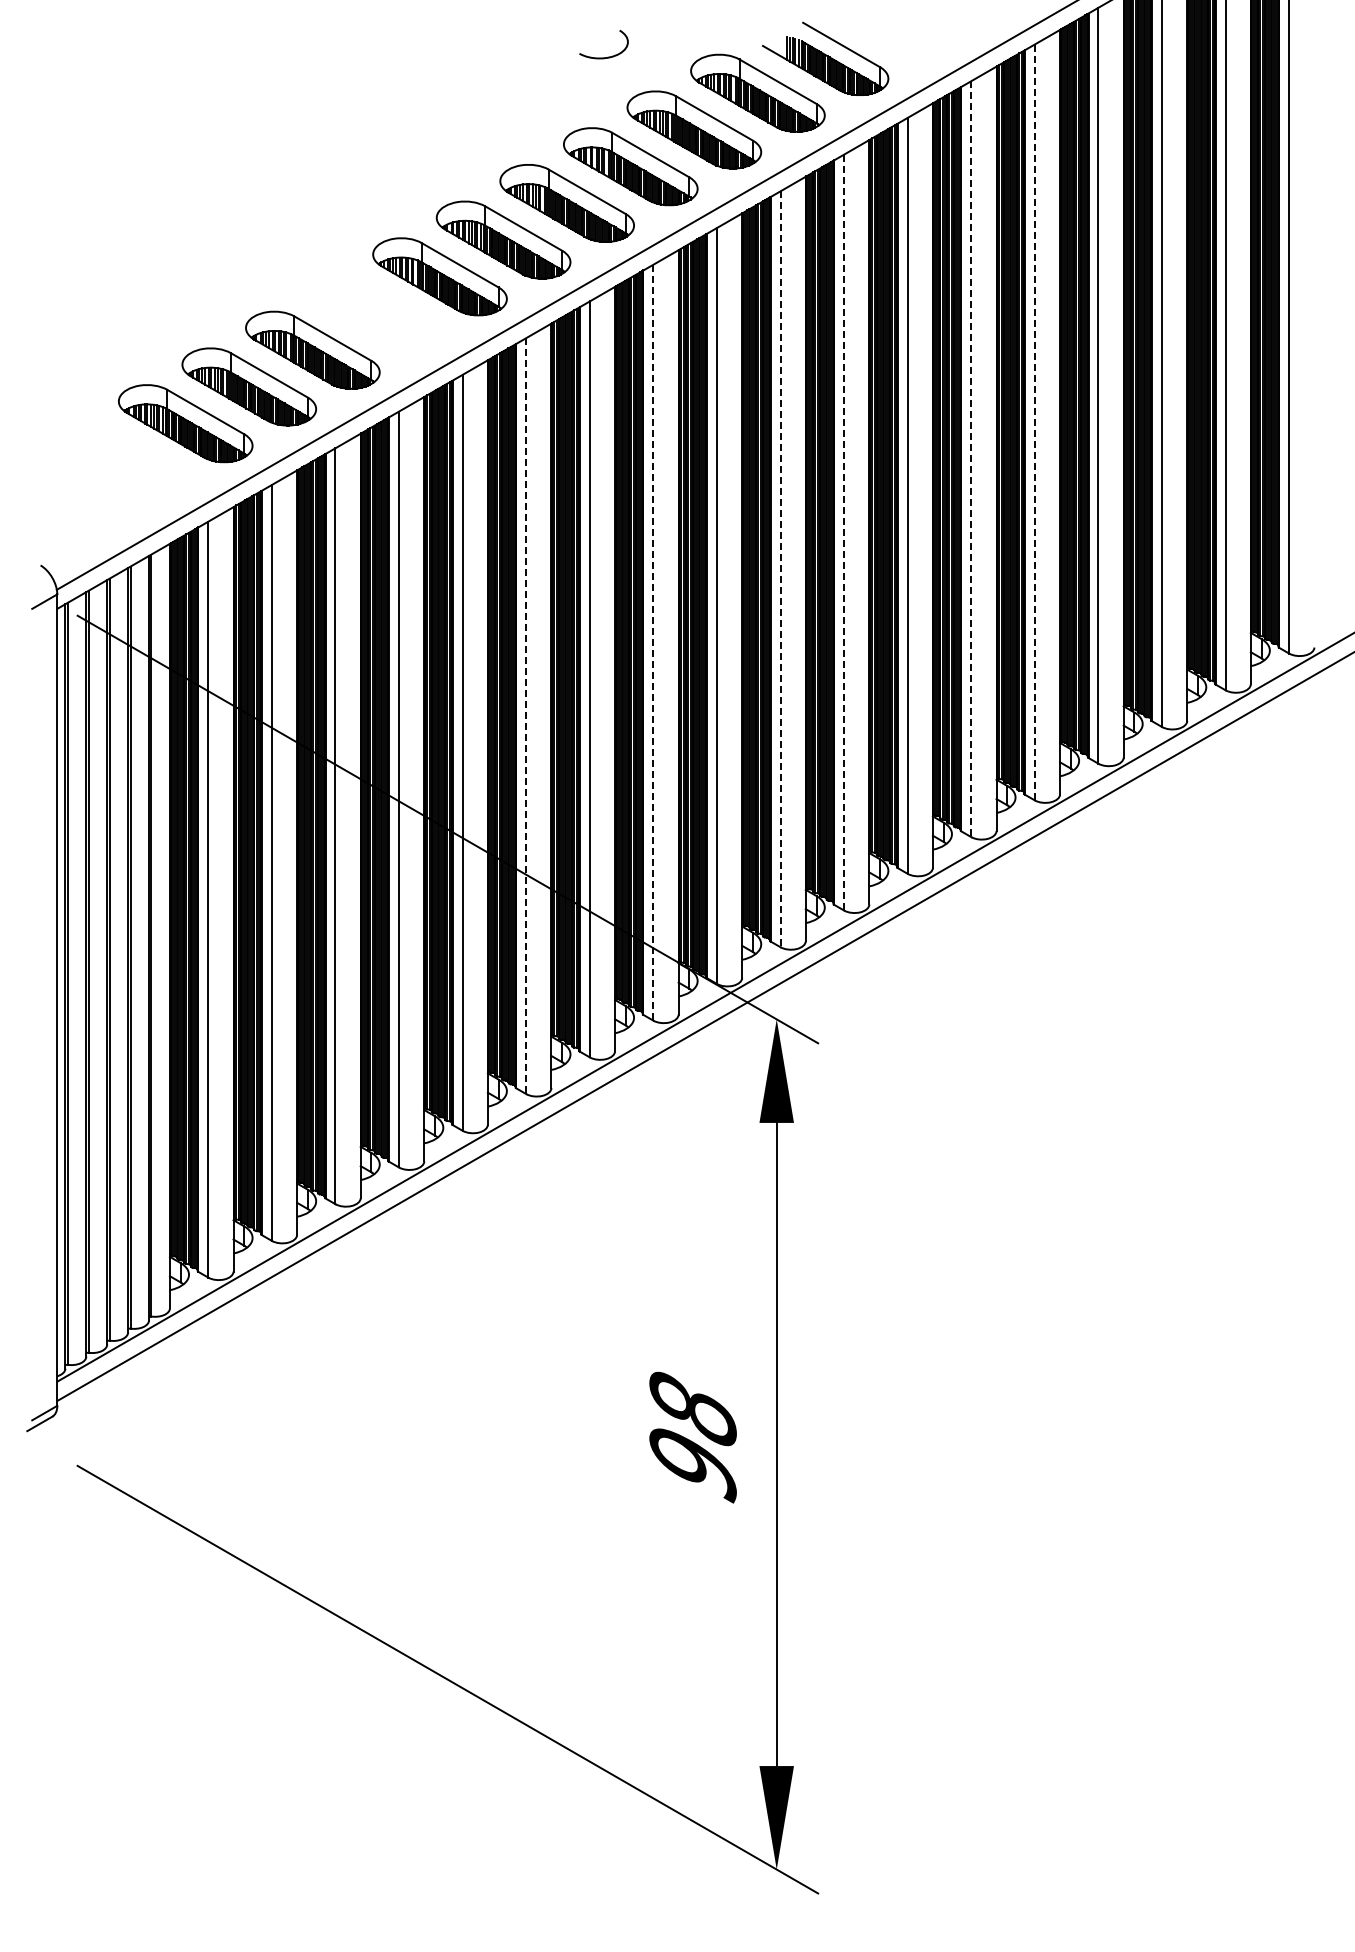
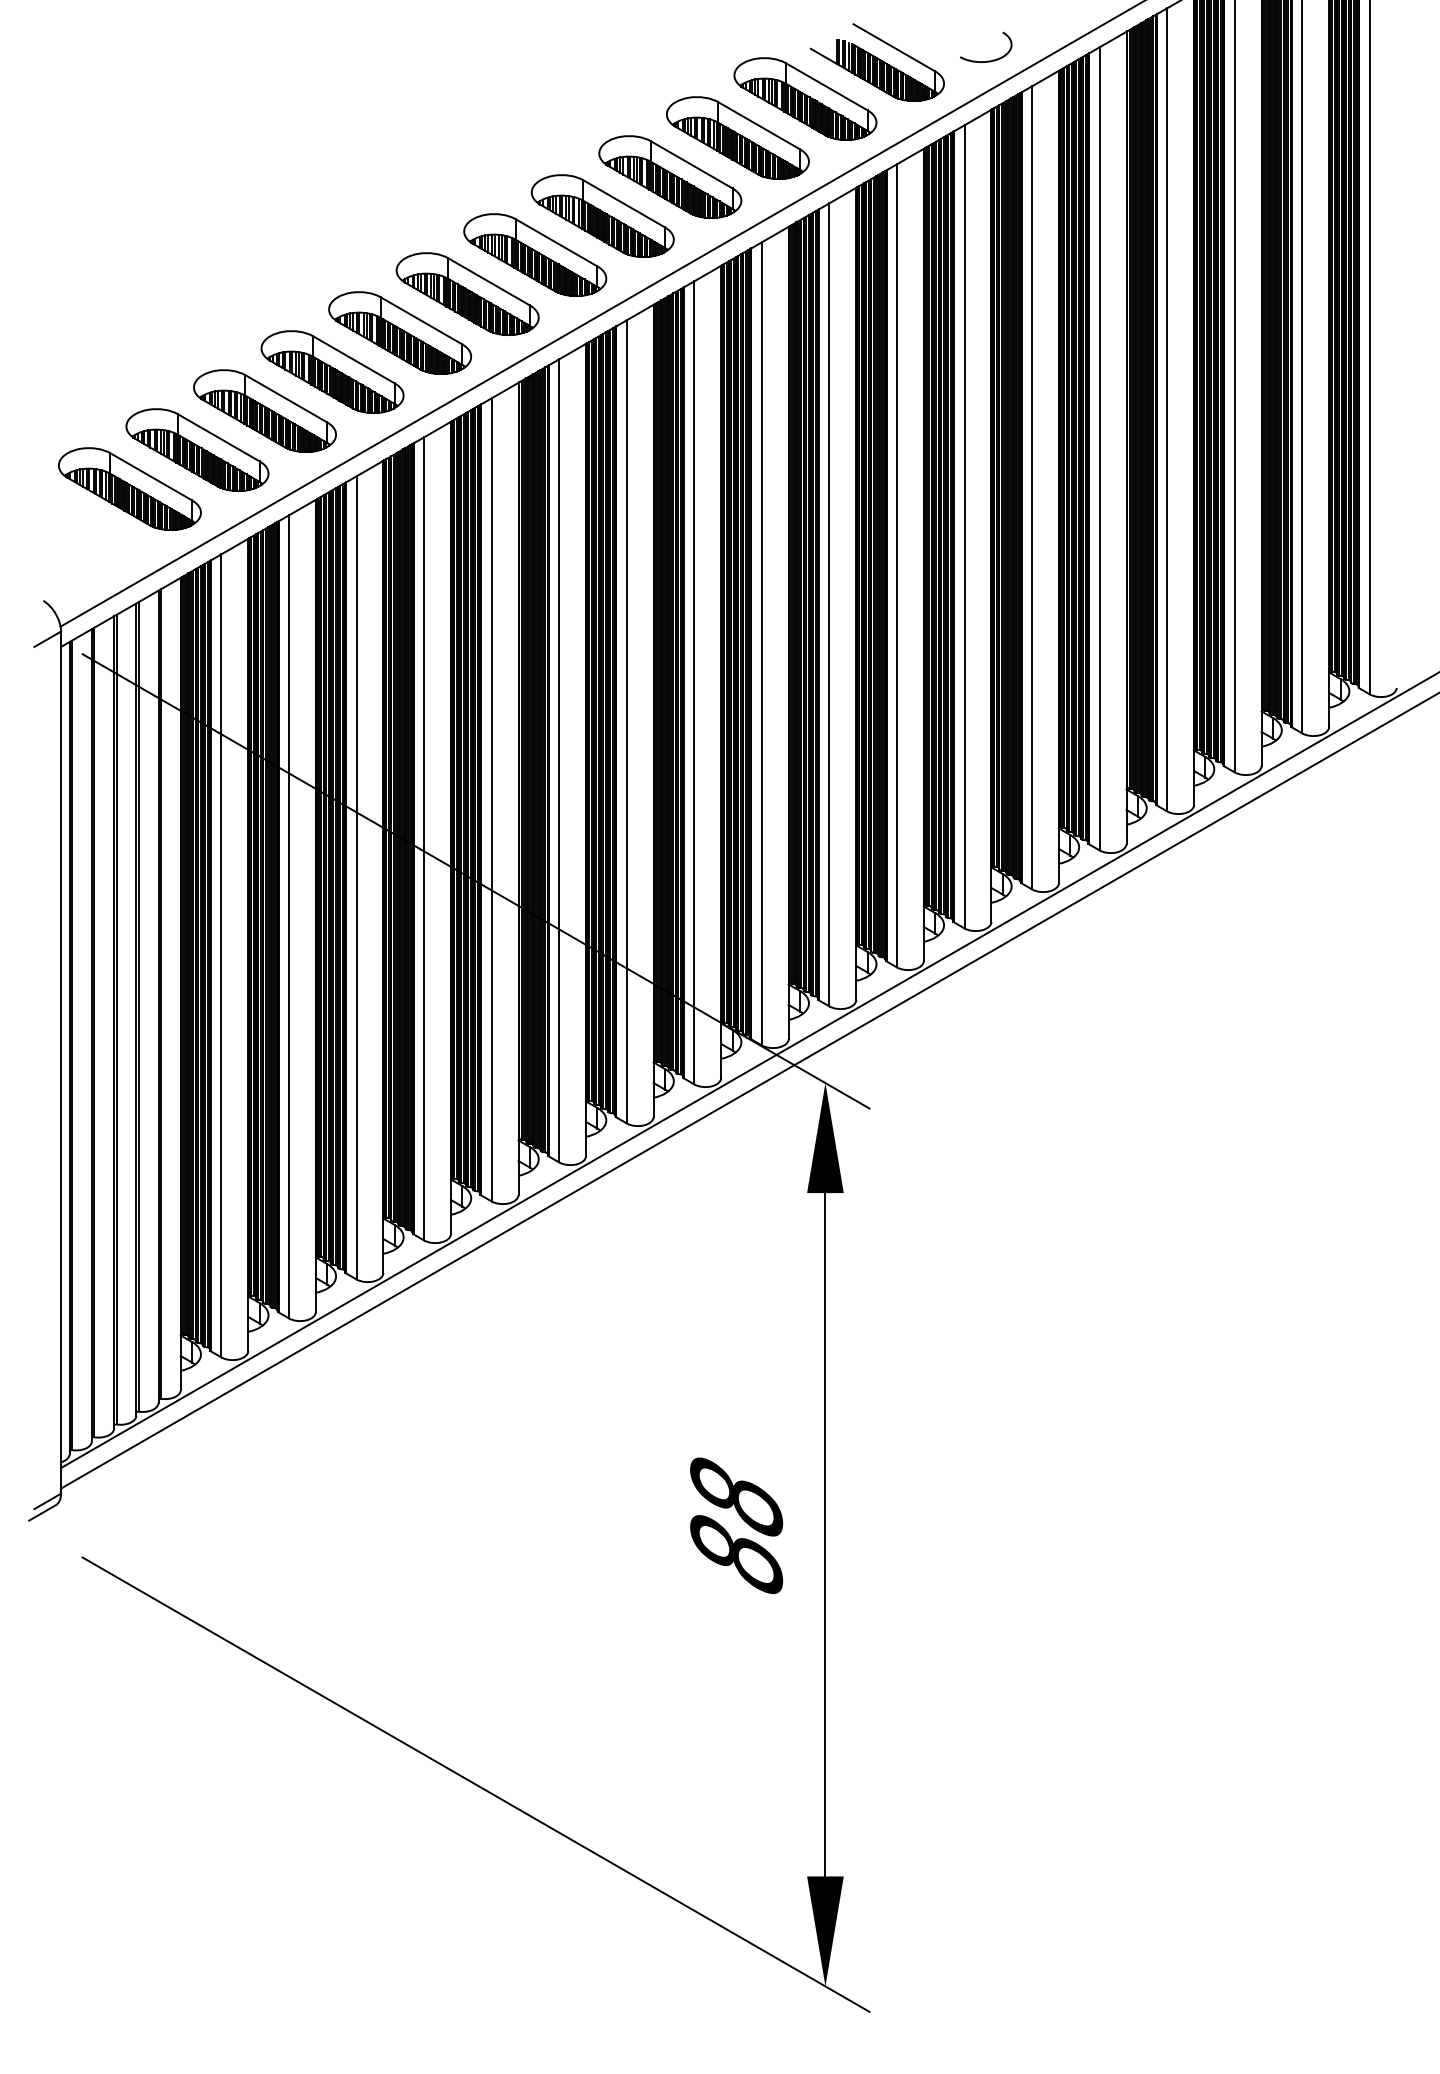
curve: (608, 56) -> (990, 60), moved
part: (376, 313) -> (400, 333), added
line: (1034, 422) -> (1099, 448), dashed -> solid
line: (971, 459) -> (1032, 488), dashed -> solid
part: (121, 460) -> (129, 489), added
line: (844, 532) -> (897, 565), dashed -> solid
line: (780, 569) -> (829, 605), dashed -> solid
line: (653, 642) -> (694, 682), dashed -> solid
line: (526, 716) -> (559, 761), dashed -> solid
text: (692, 1464) -> (735, 1556), 98 -> 88

